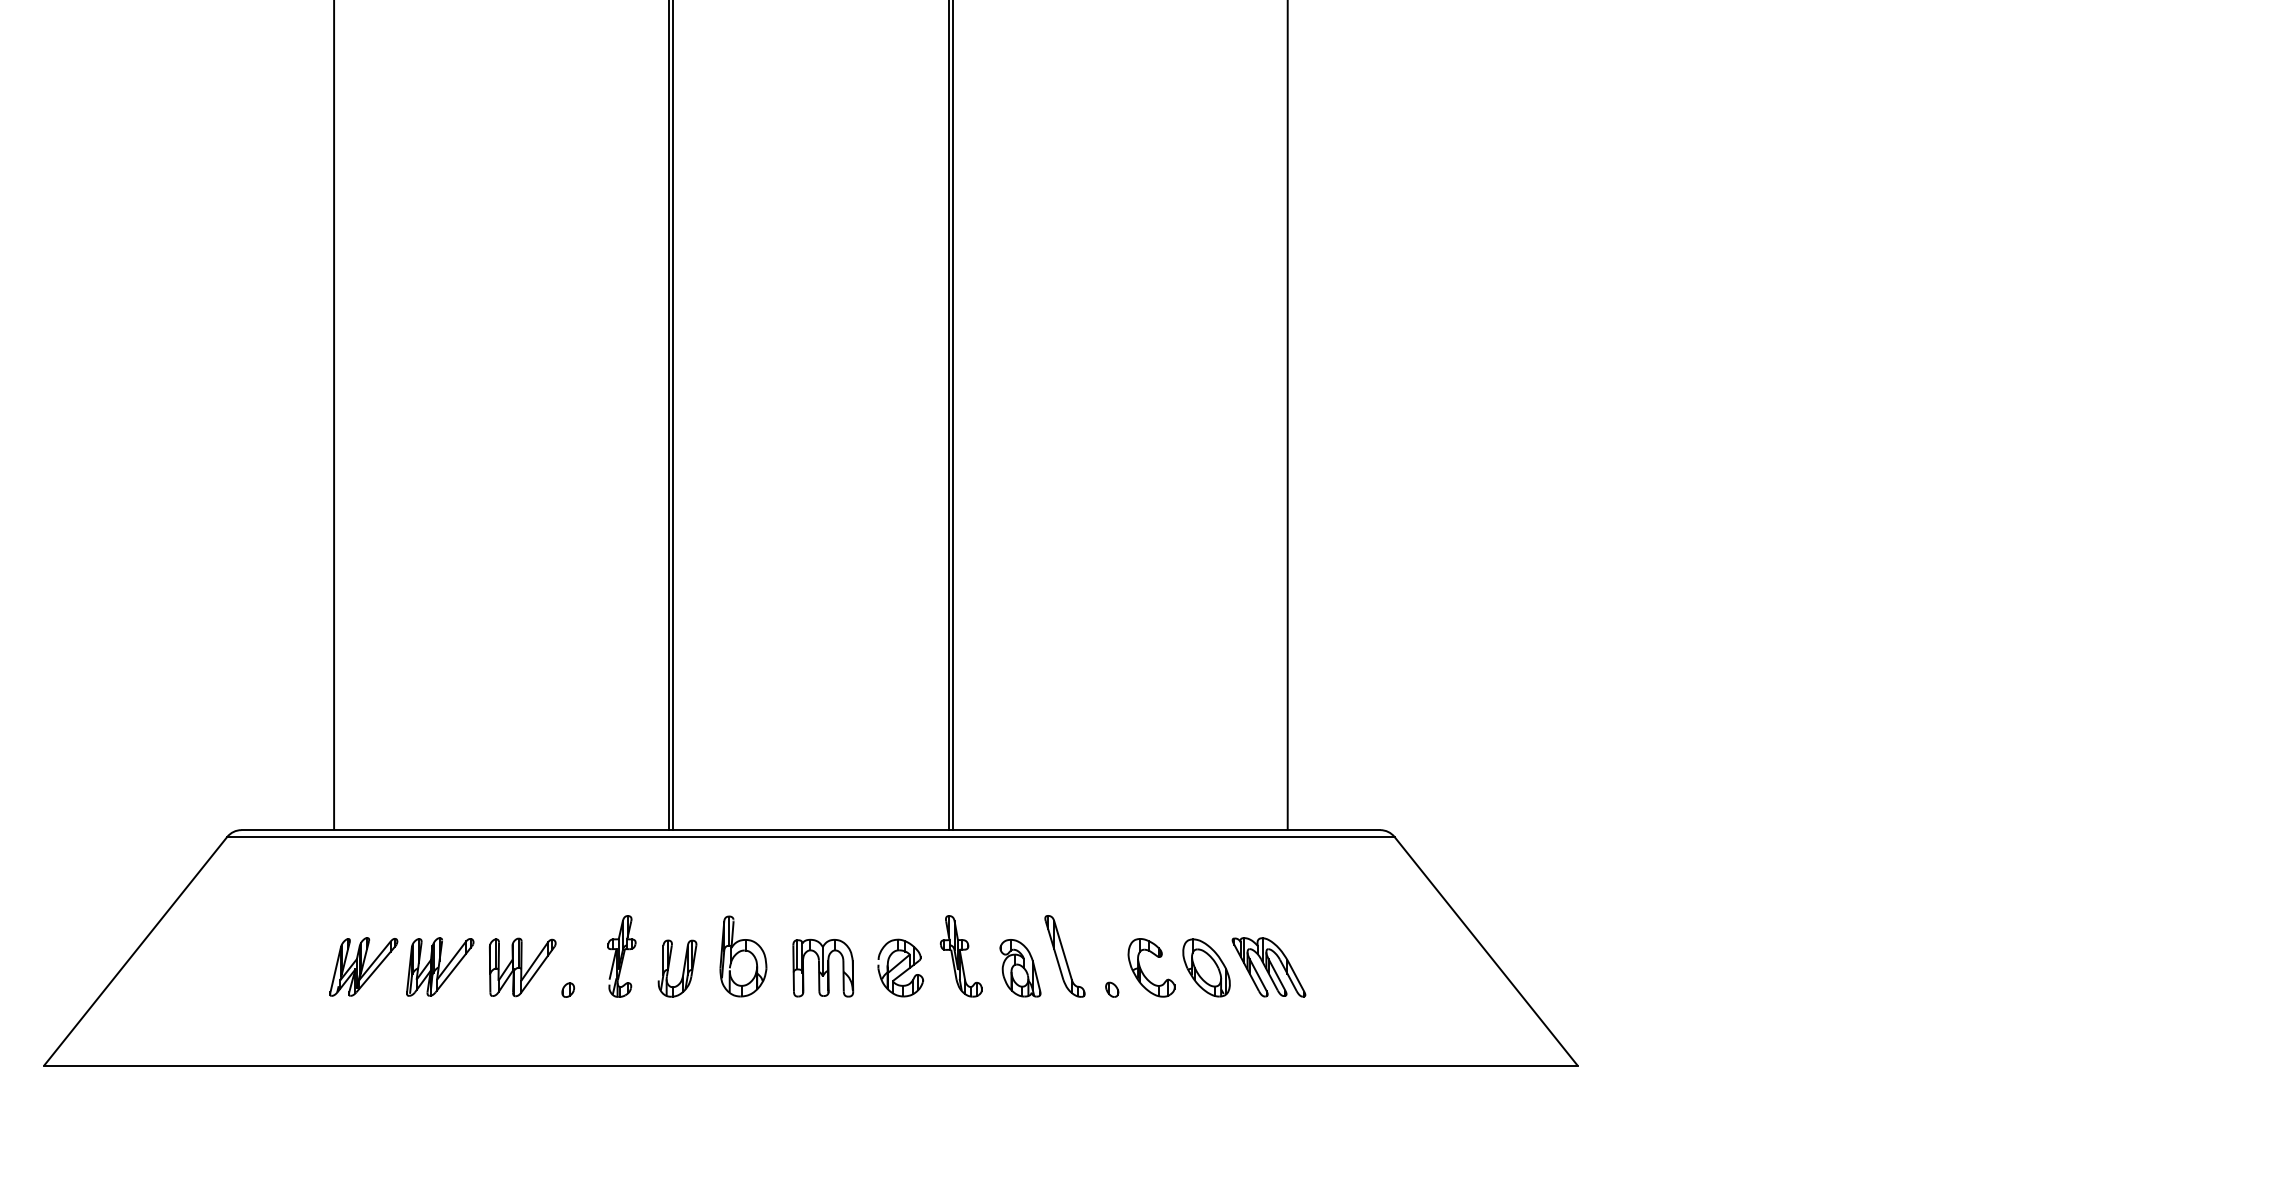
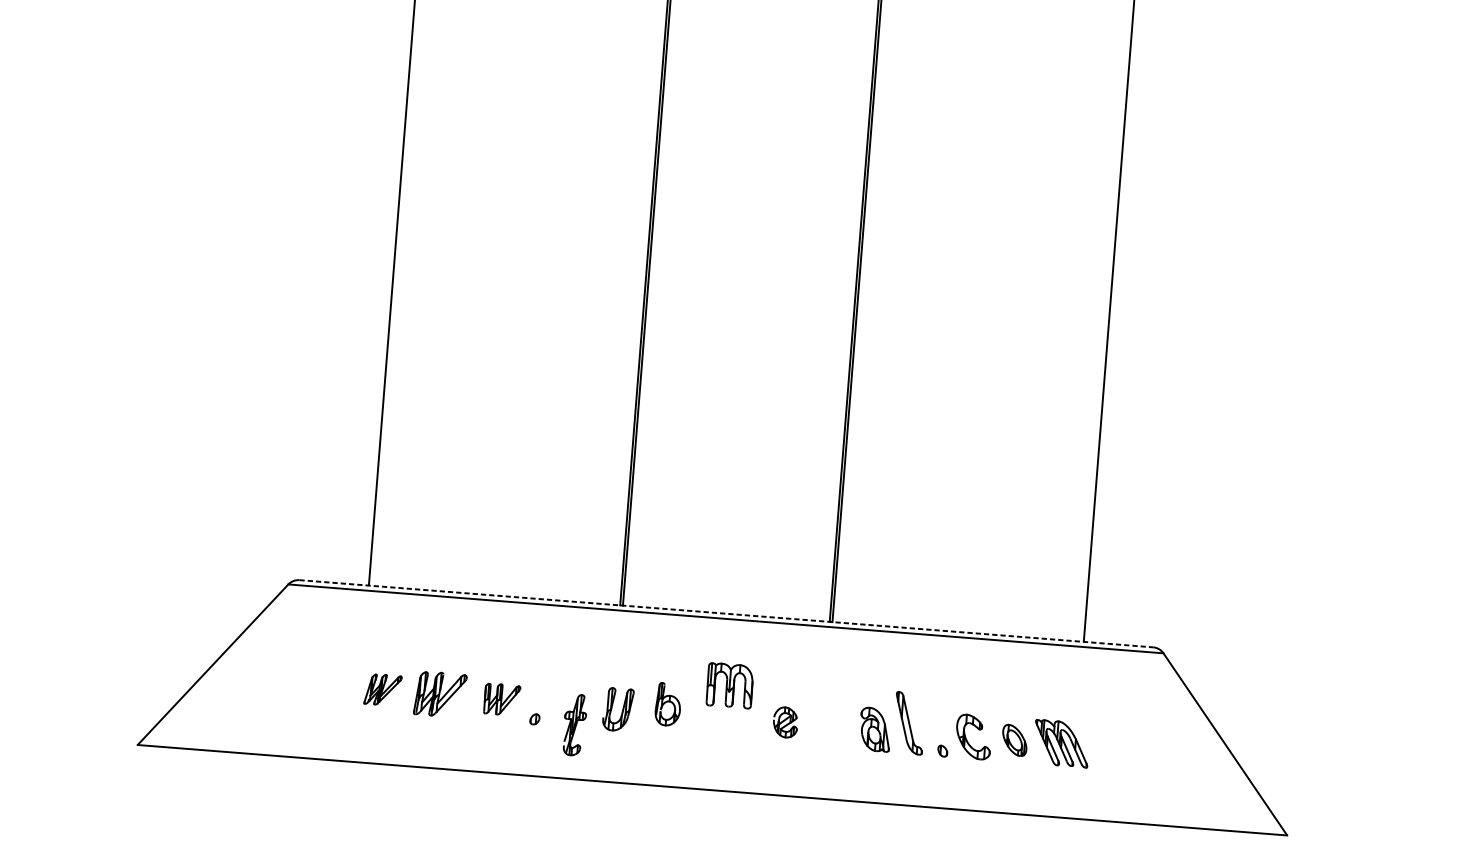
line: (811, 830) -> (726, 614), solid -> dashed
part: (621, 956) -> (574, 725), moved
part: (743, 956) -> (668, 704), size x0.7
part: (961, 956) -> (831, 717), removed
part: (363, 966) -> (382, 689), size x0.7
part: (522, 967) -> (502, 699), size x0.7
part: (823, 967) -> (730, 685), moved
part: (900, 967) -> (785, 722), size x0.7
part: (1206, 967) -> (1014, 740), size x0.7

